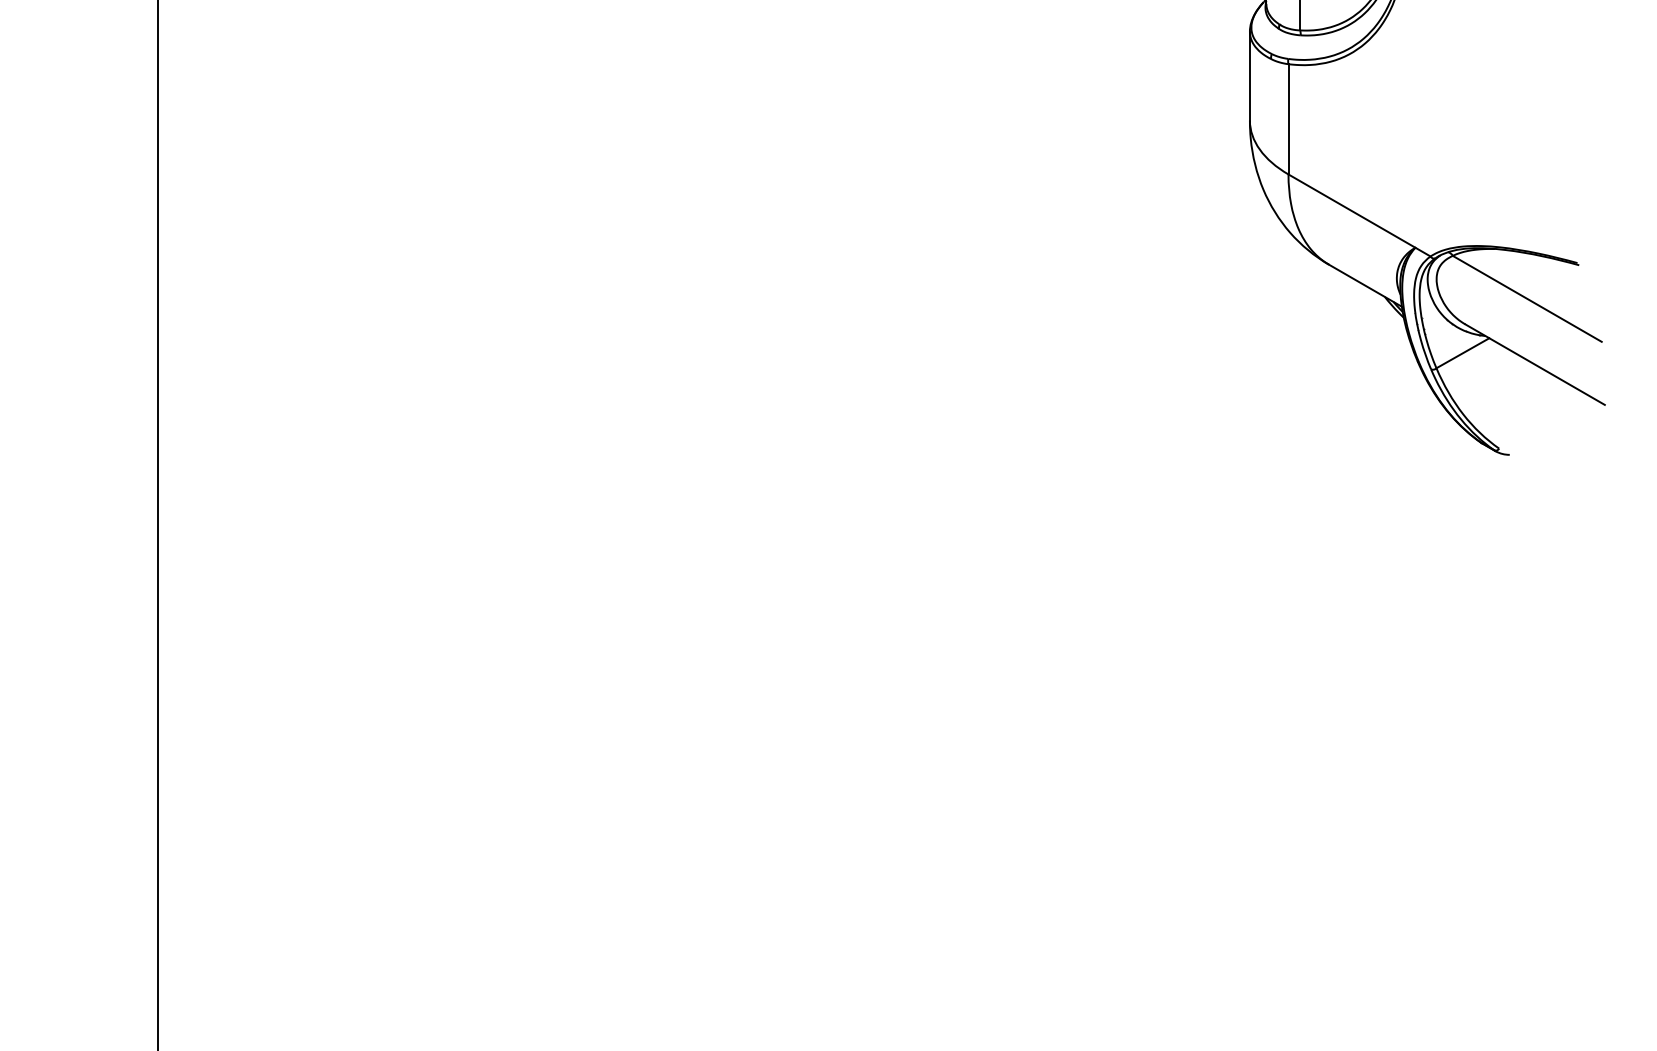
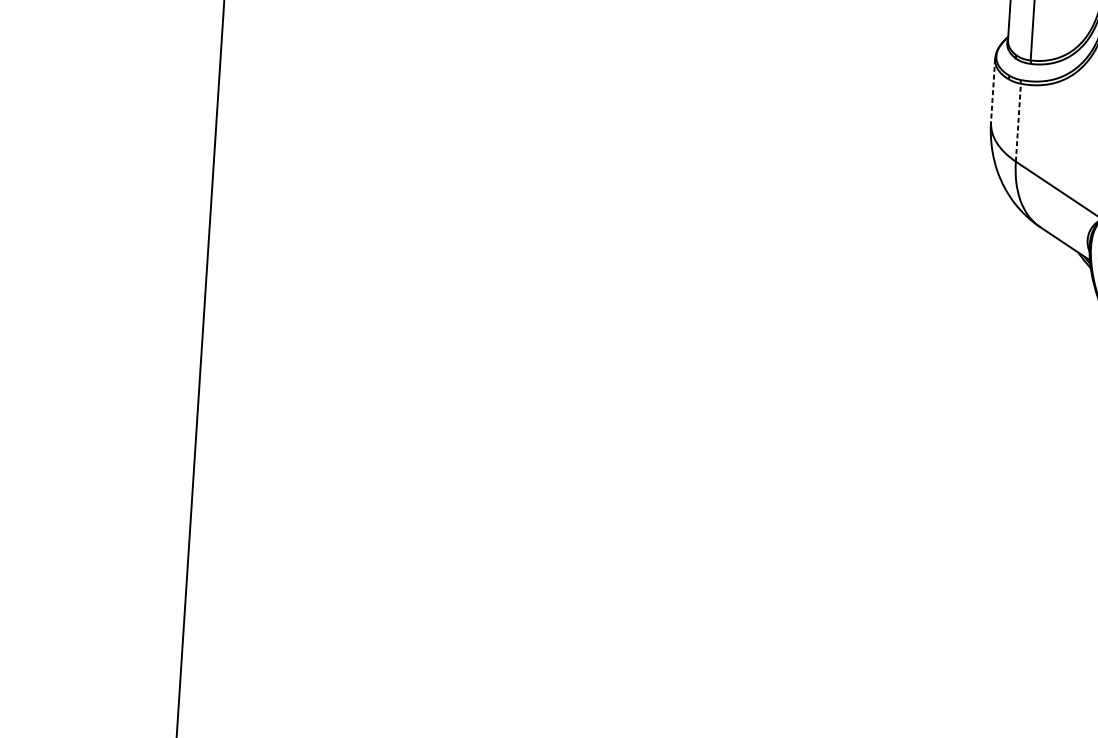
line: (1249, 76) -> (992, 90), solid -> dashed
line: (1288, 118) -> (1018, 122), solid -> dashed

